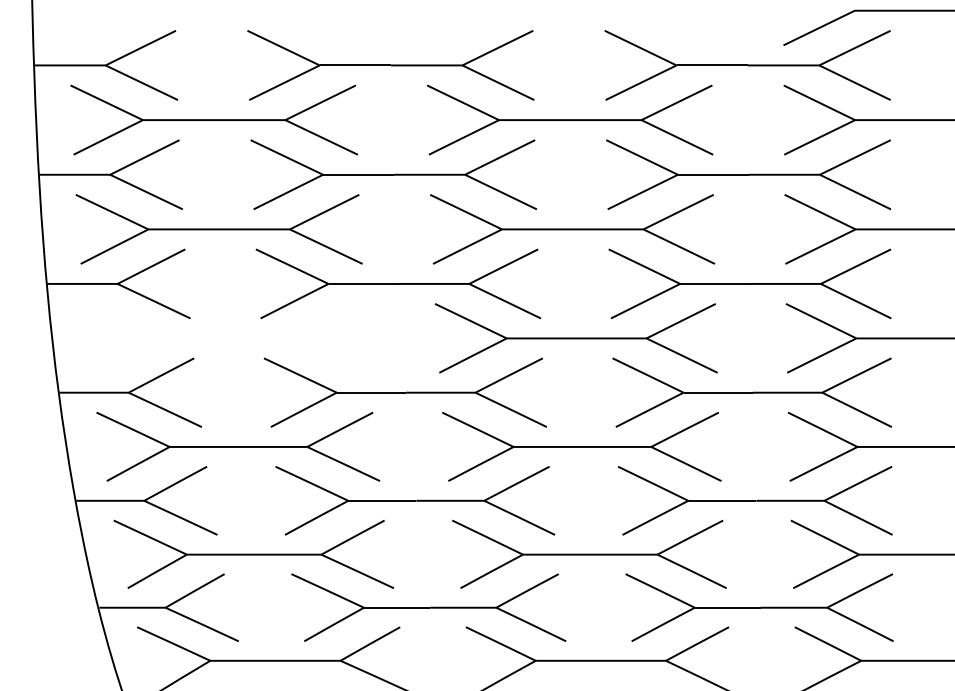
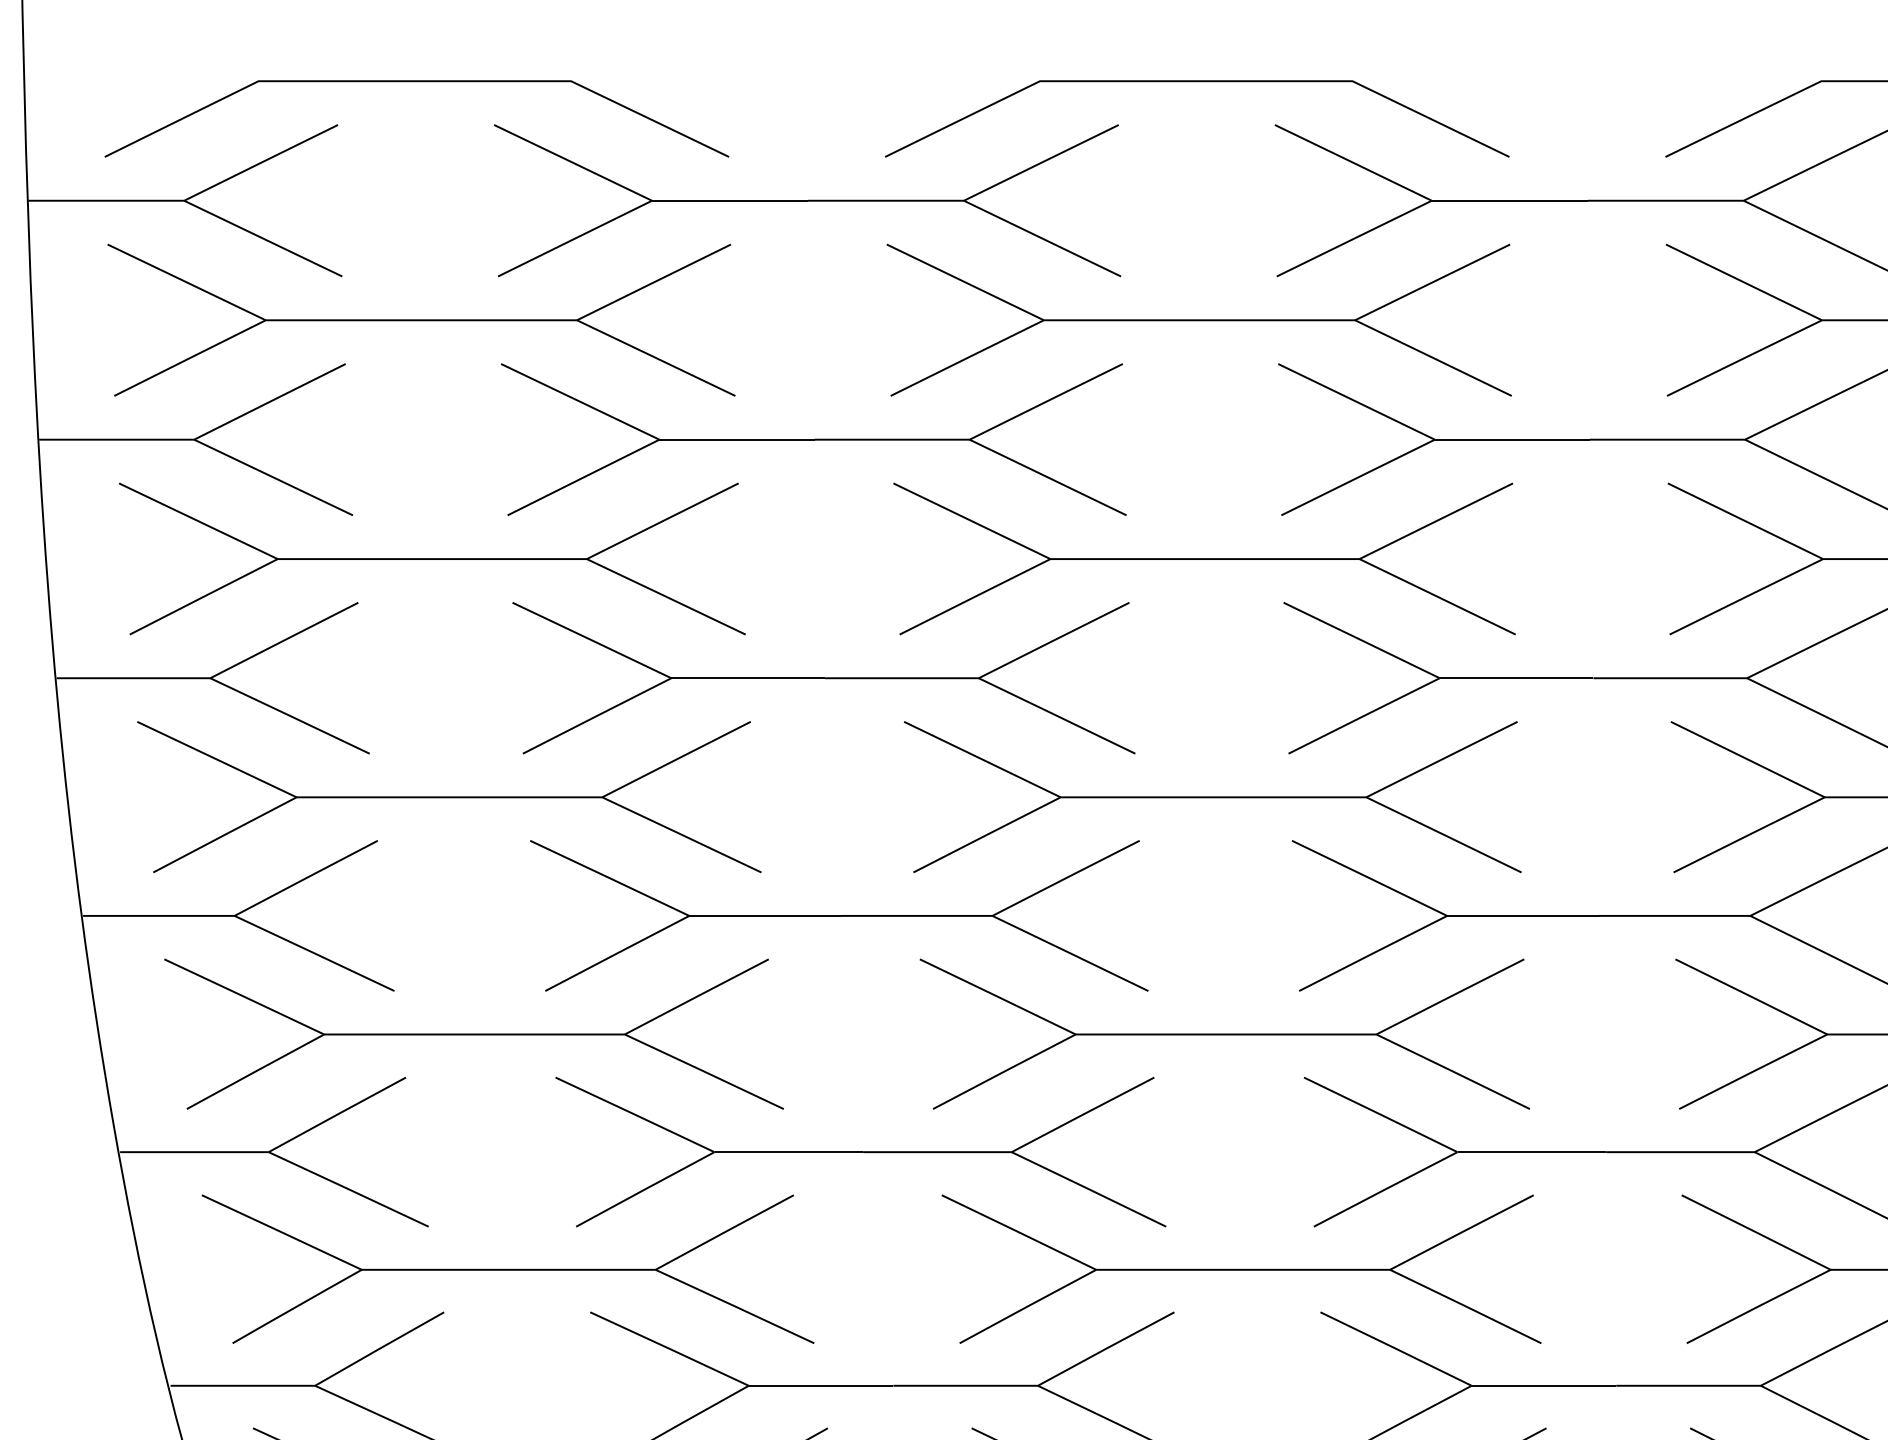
part: (212, 11) -> (417, 82), added
part: (569, 11) -> (1197, 82), added
part: (226, 338) -> (448, 797), added

